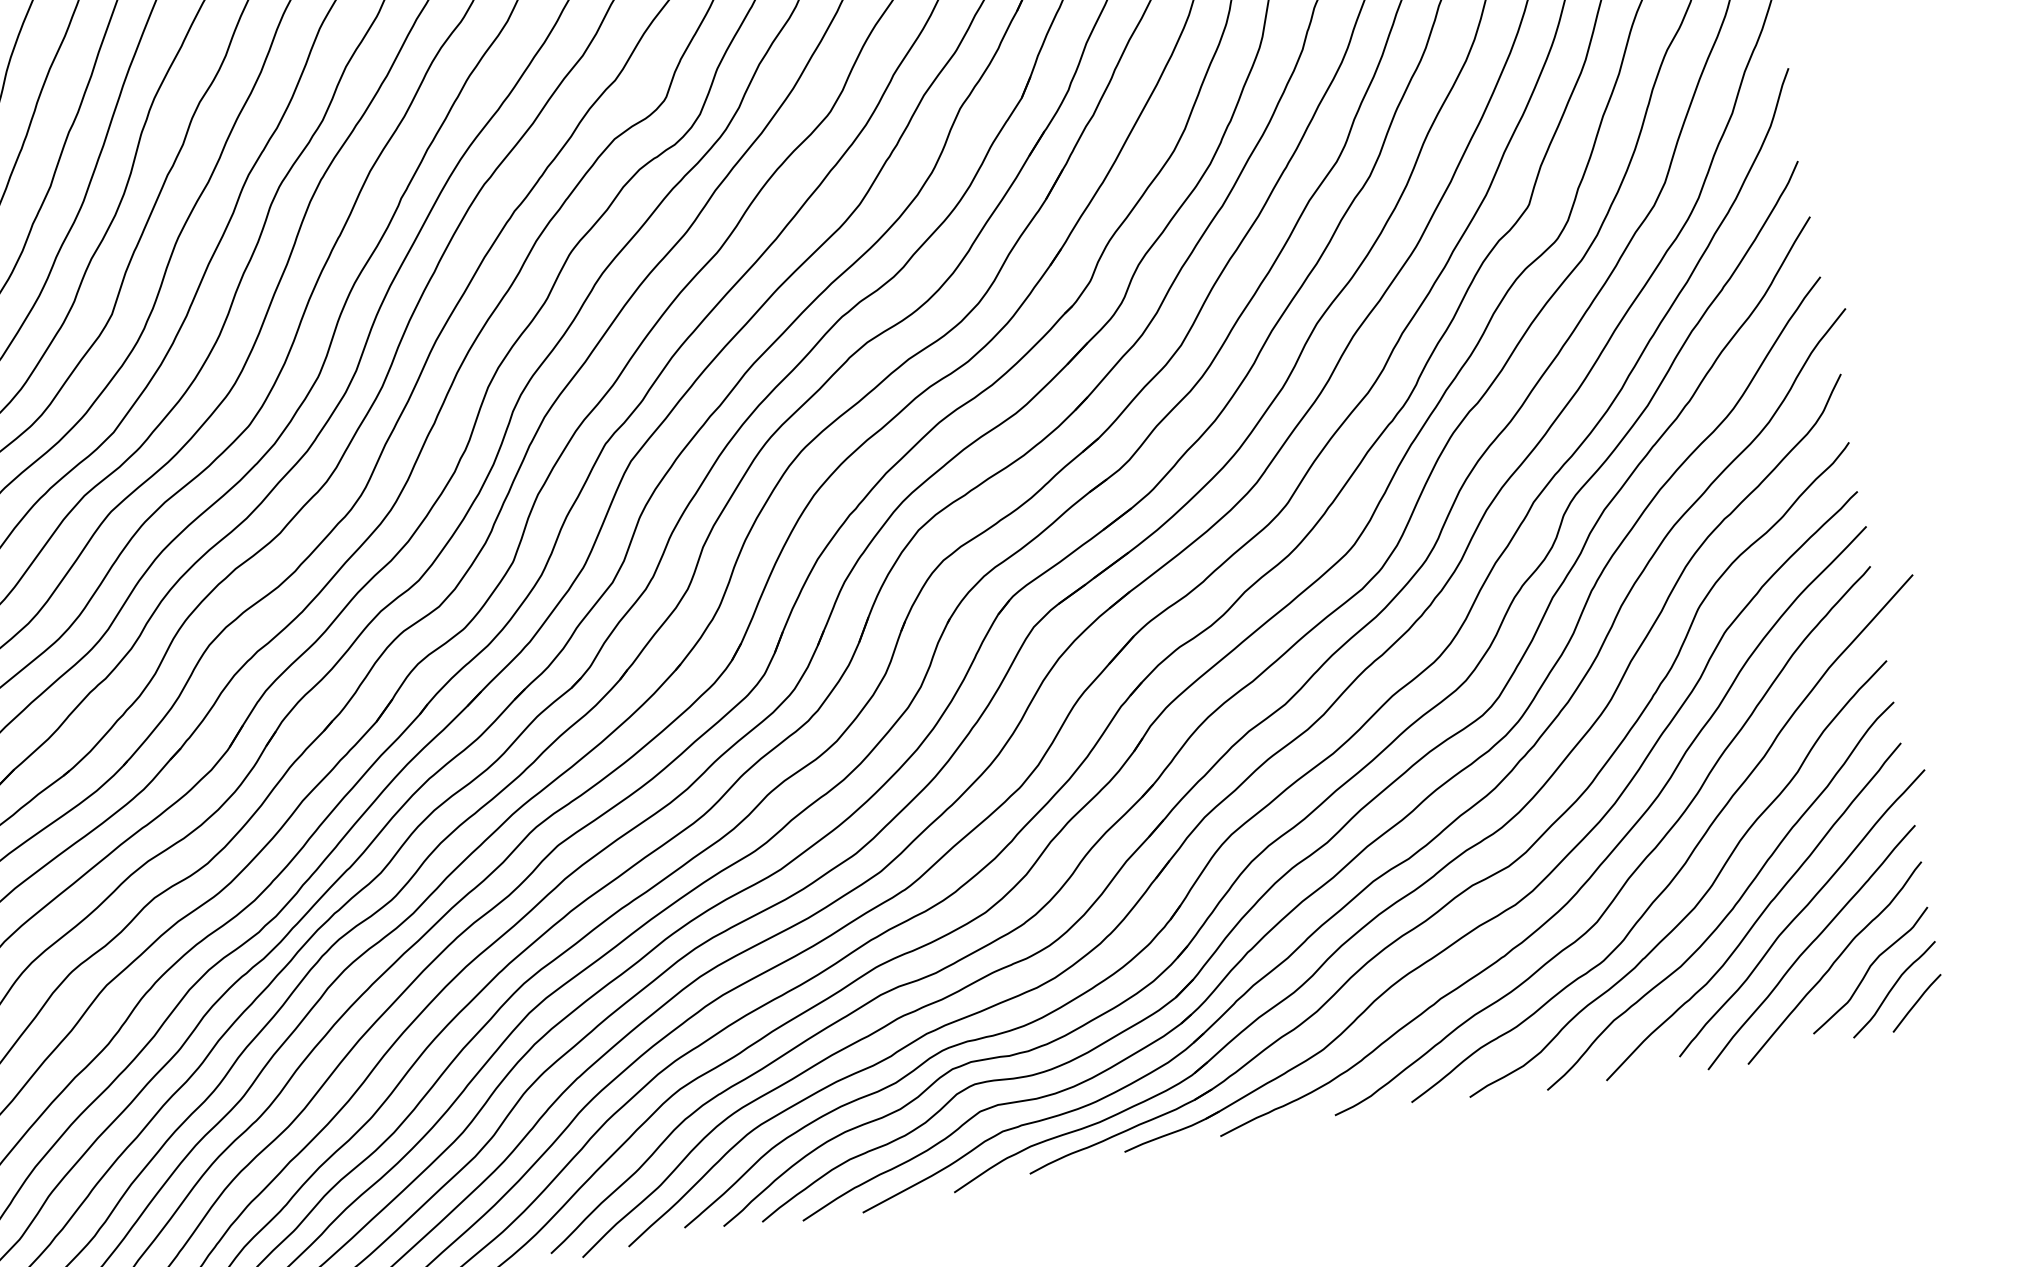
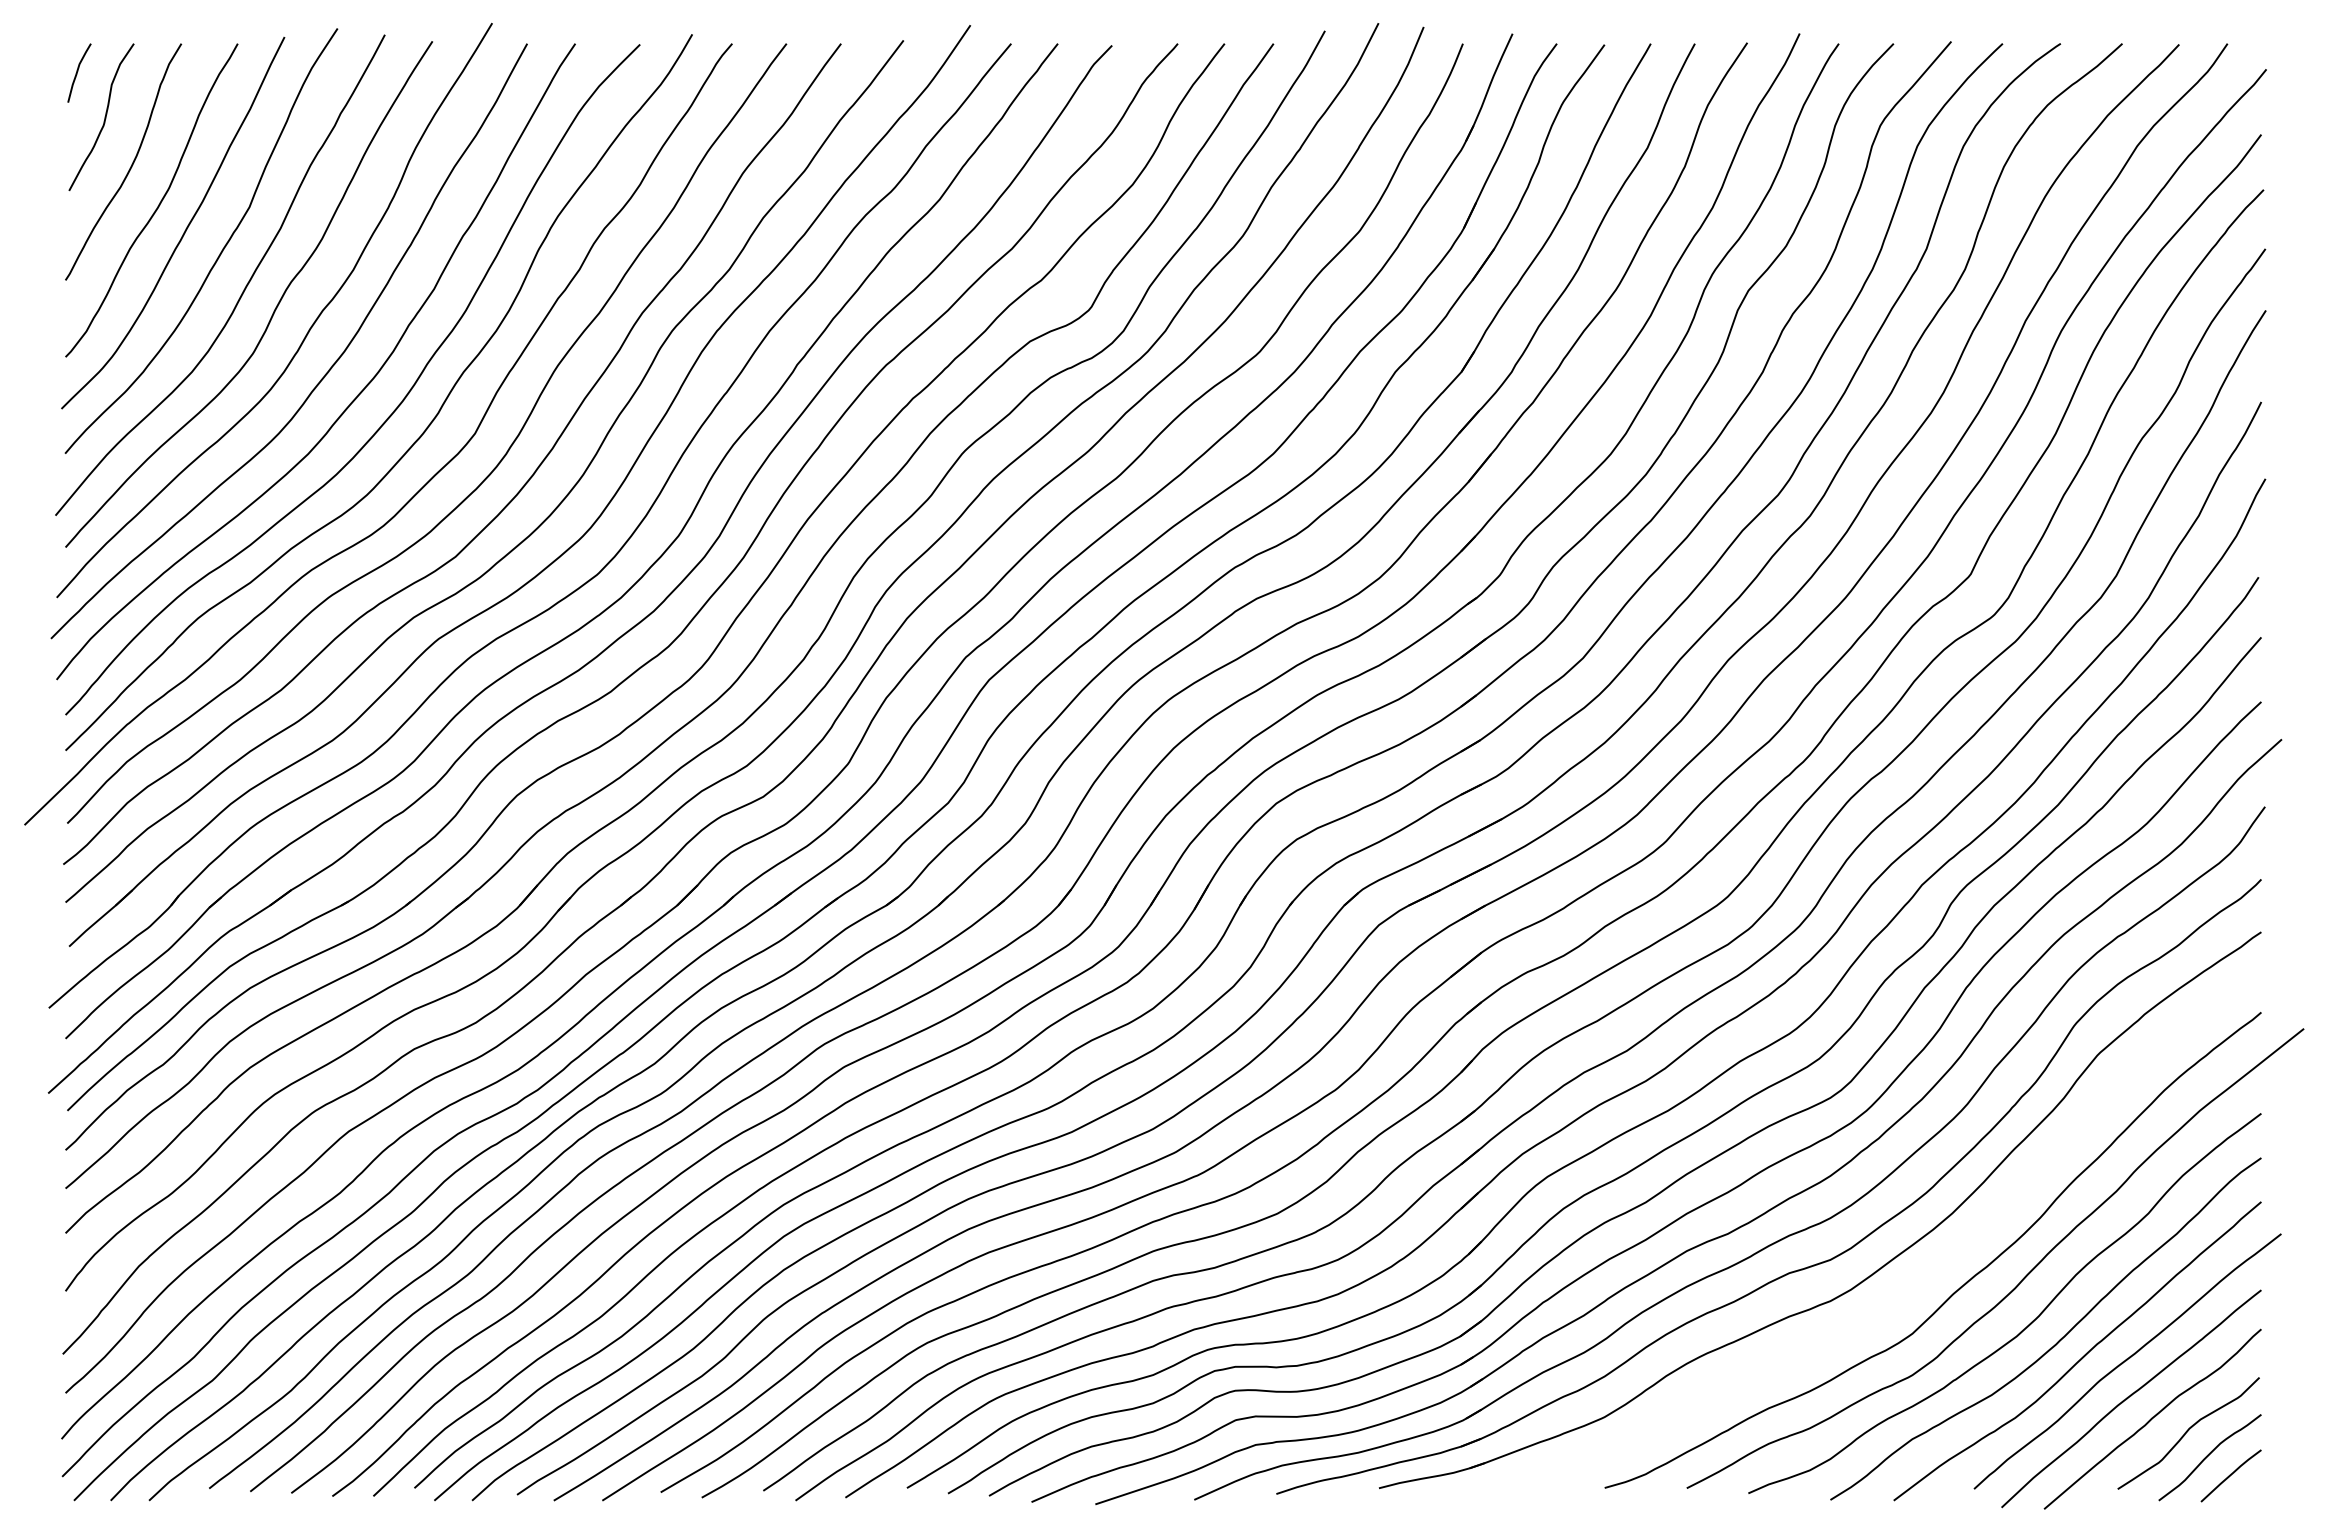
curve: (1590, 874) -> (1914, 1283), removed

